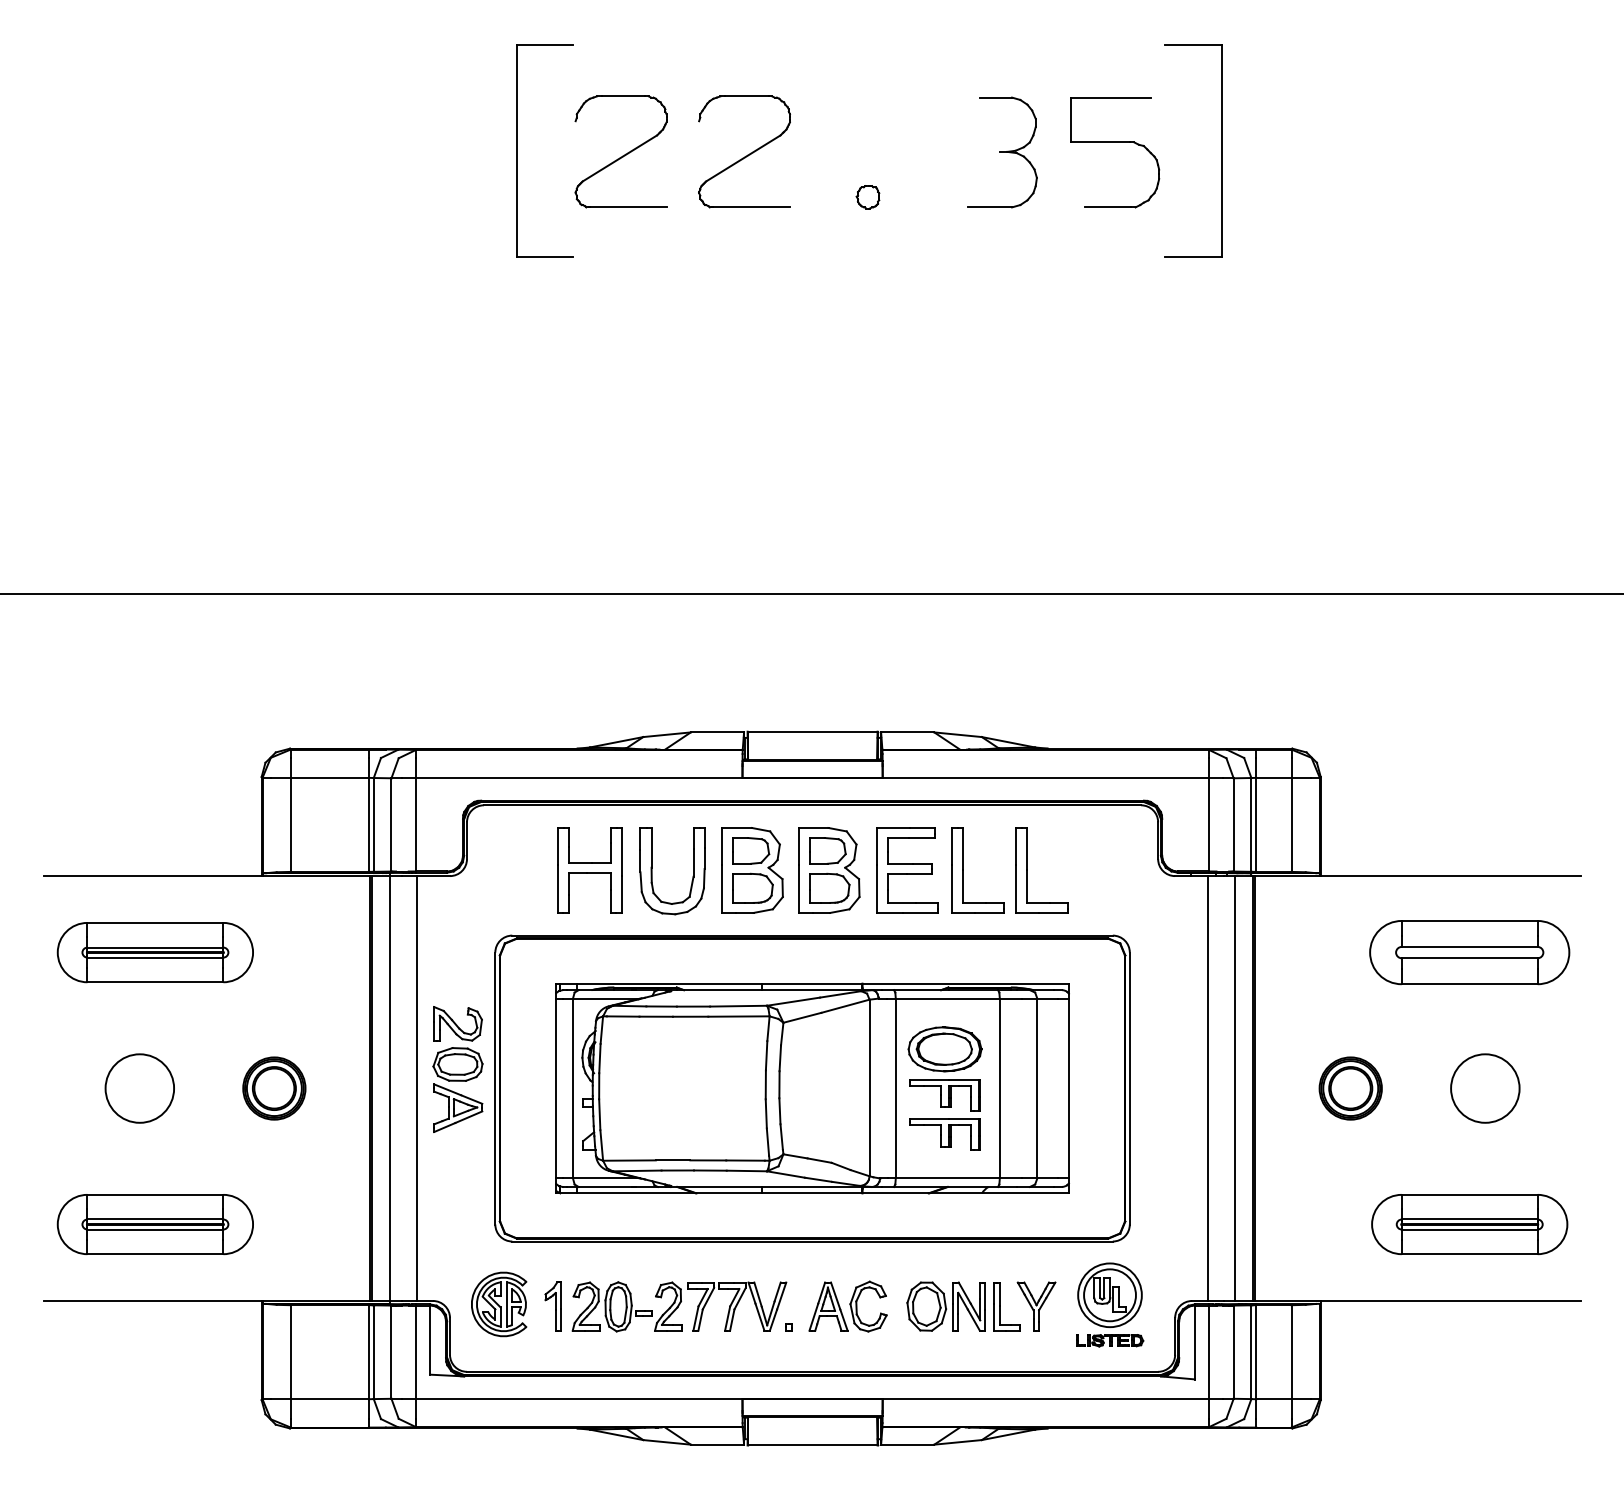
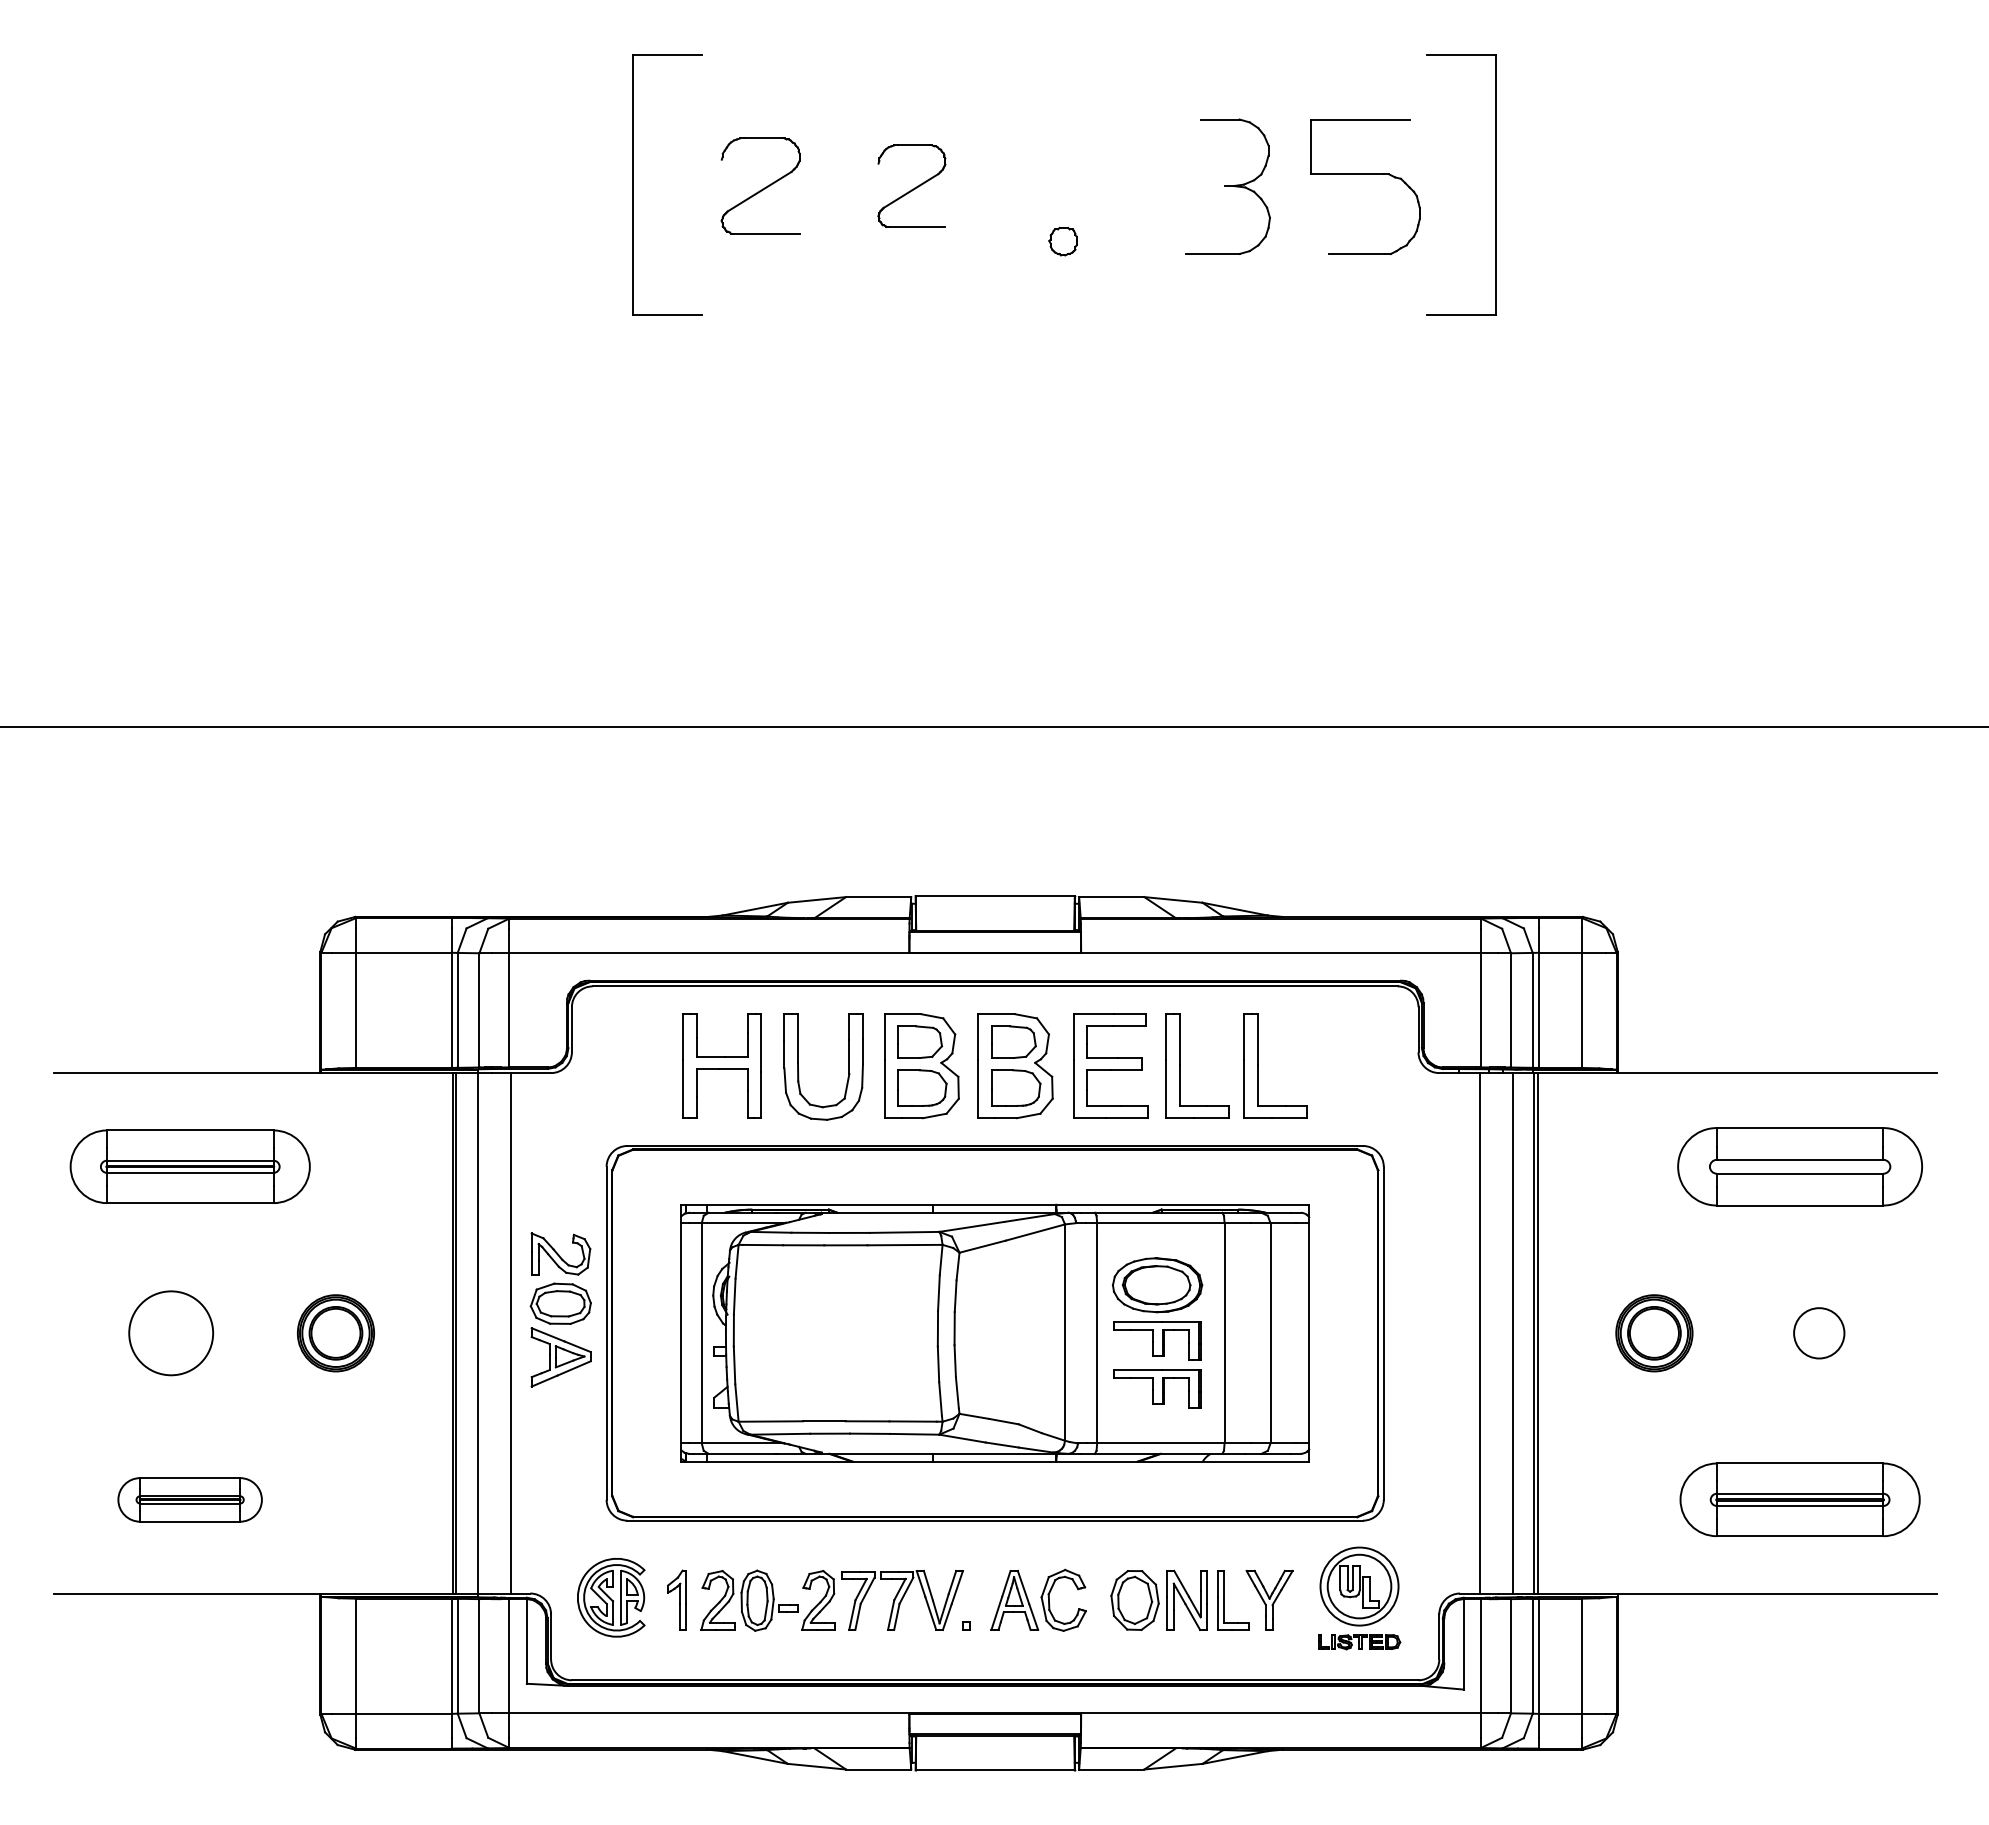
part: (620, 151) -> (760, 185), size x0.7
part: (744, 152) -> (911, 186), size x0.6
circle: (1485, 1088) -> (1819, 1333), size x0.6
part: (154, 1224) -> (189, 1499), size x0.6

